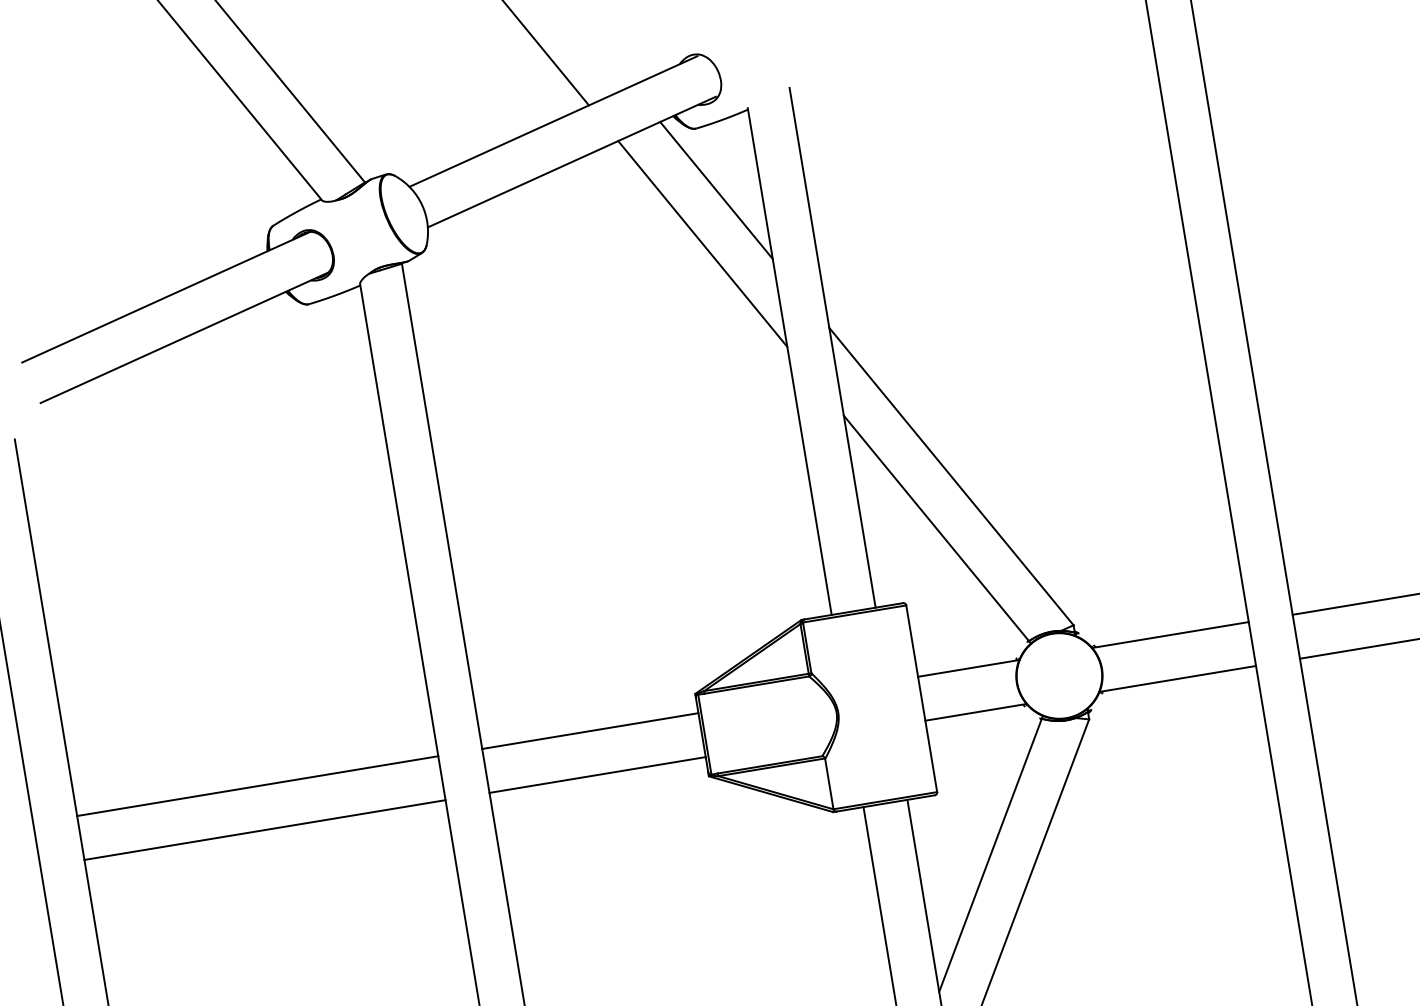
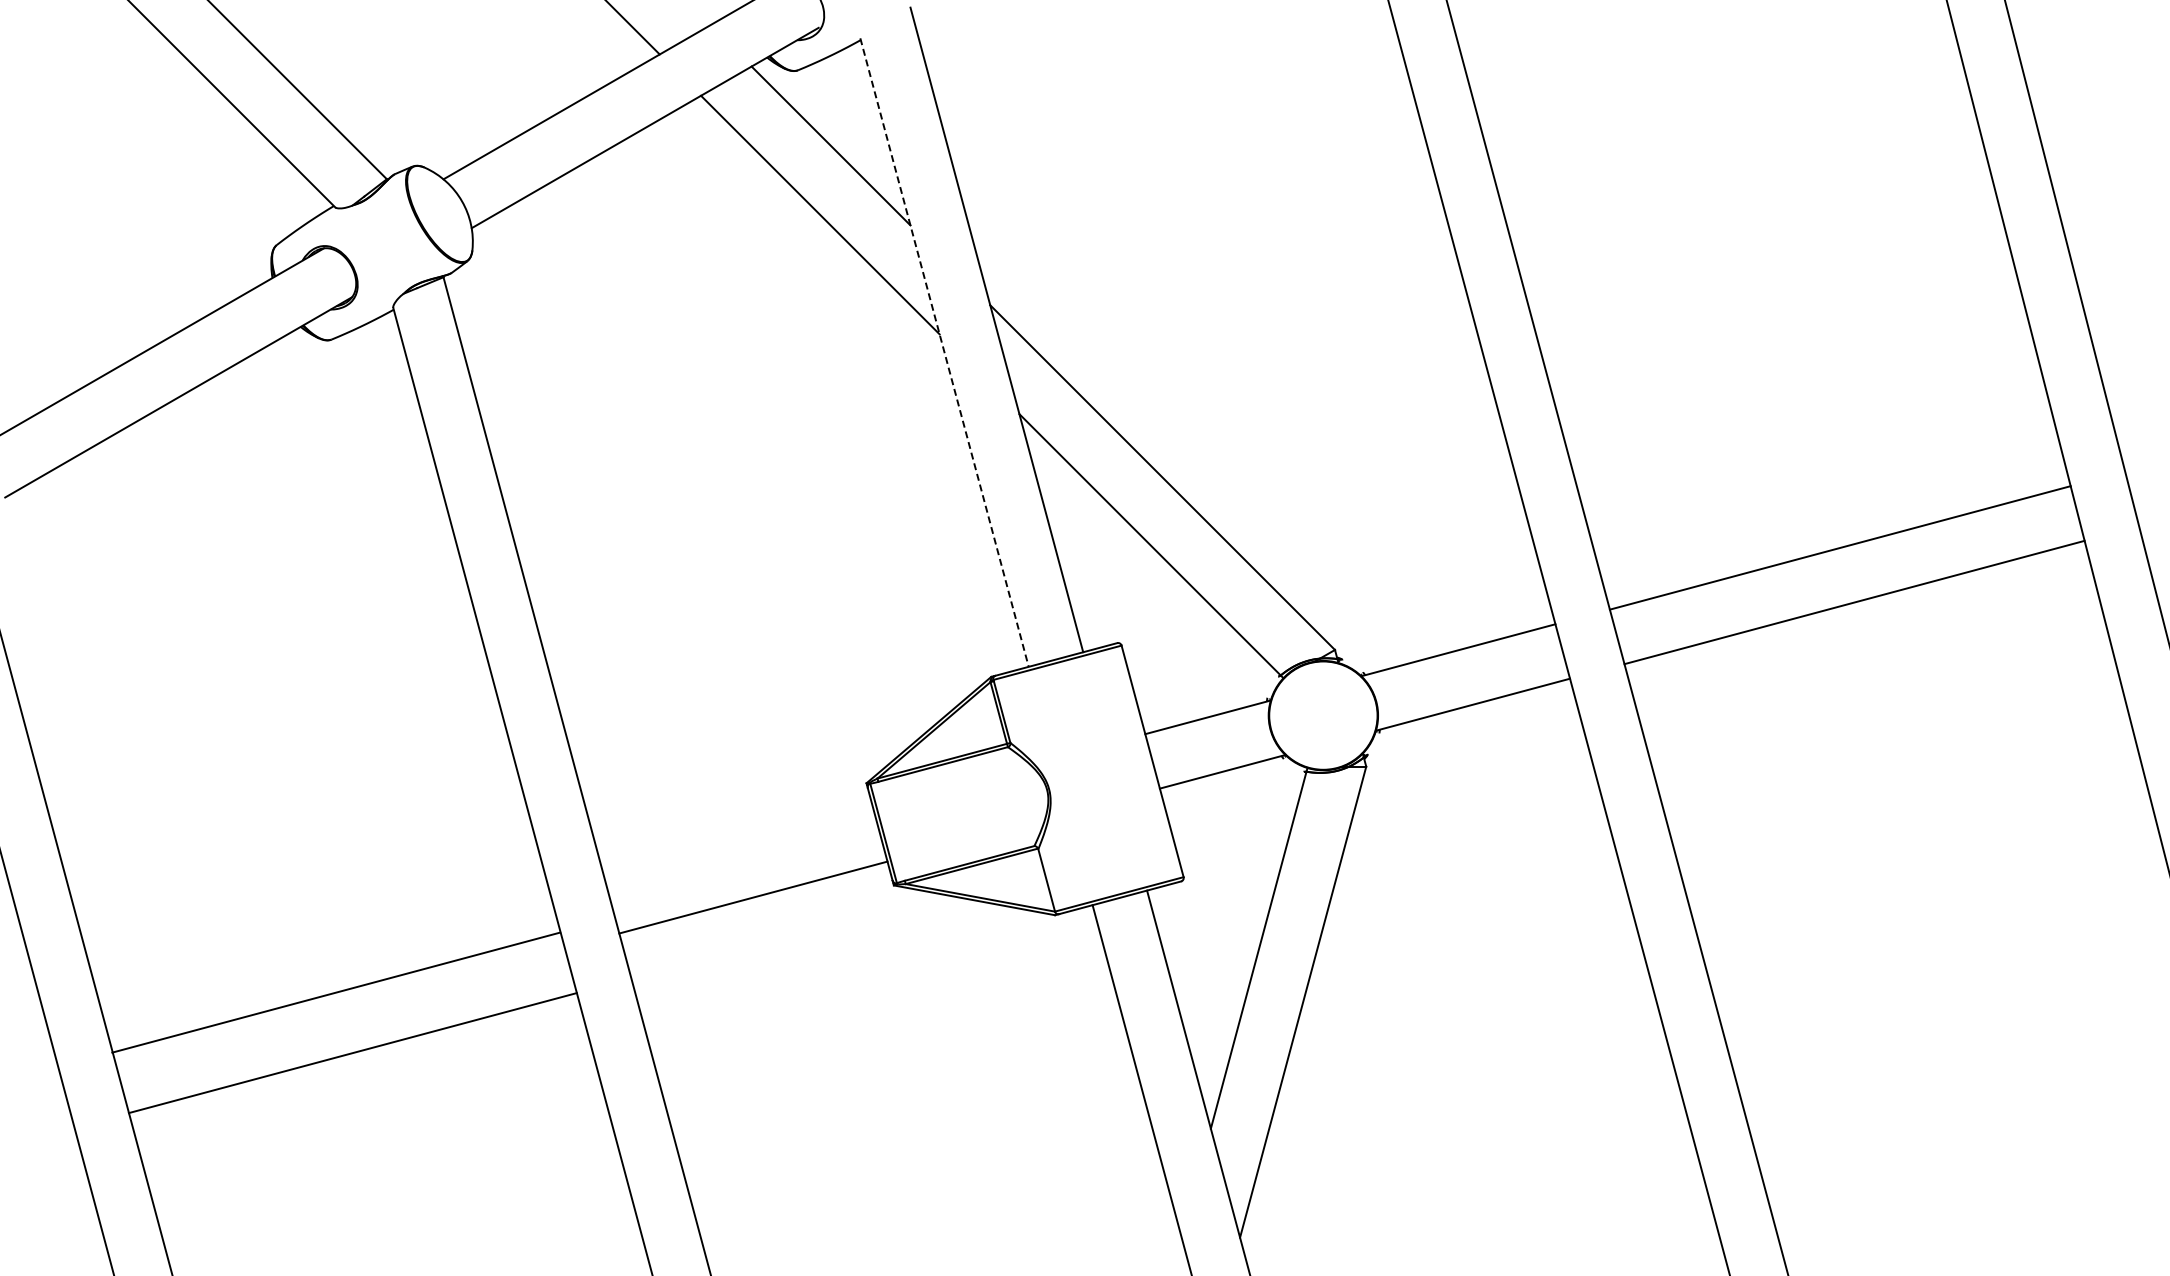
line: (789, 362) -> (944, 353), solid -> dashed
line: (590, 730) -> (738, 842), removed
line: (257, 786) -> (336, 992), moved
line: (264, 830) -> (352, 1053), moved

